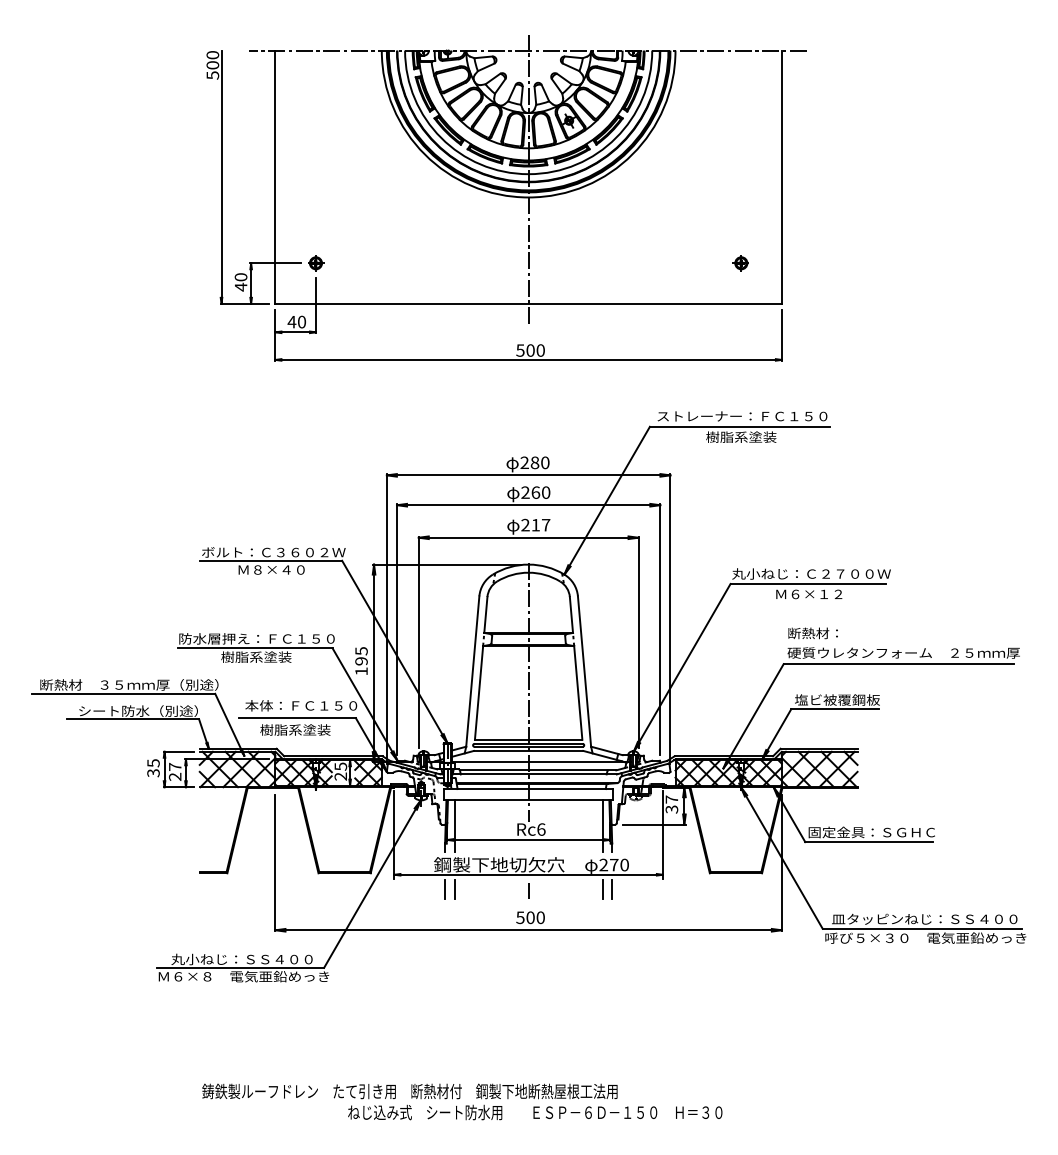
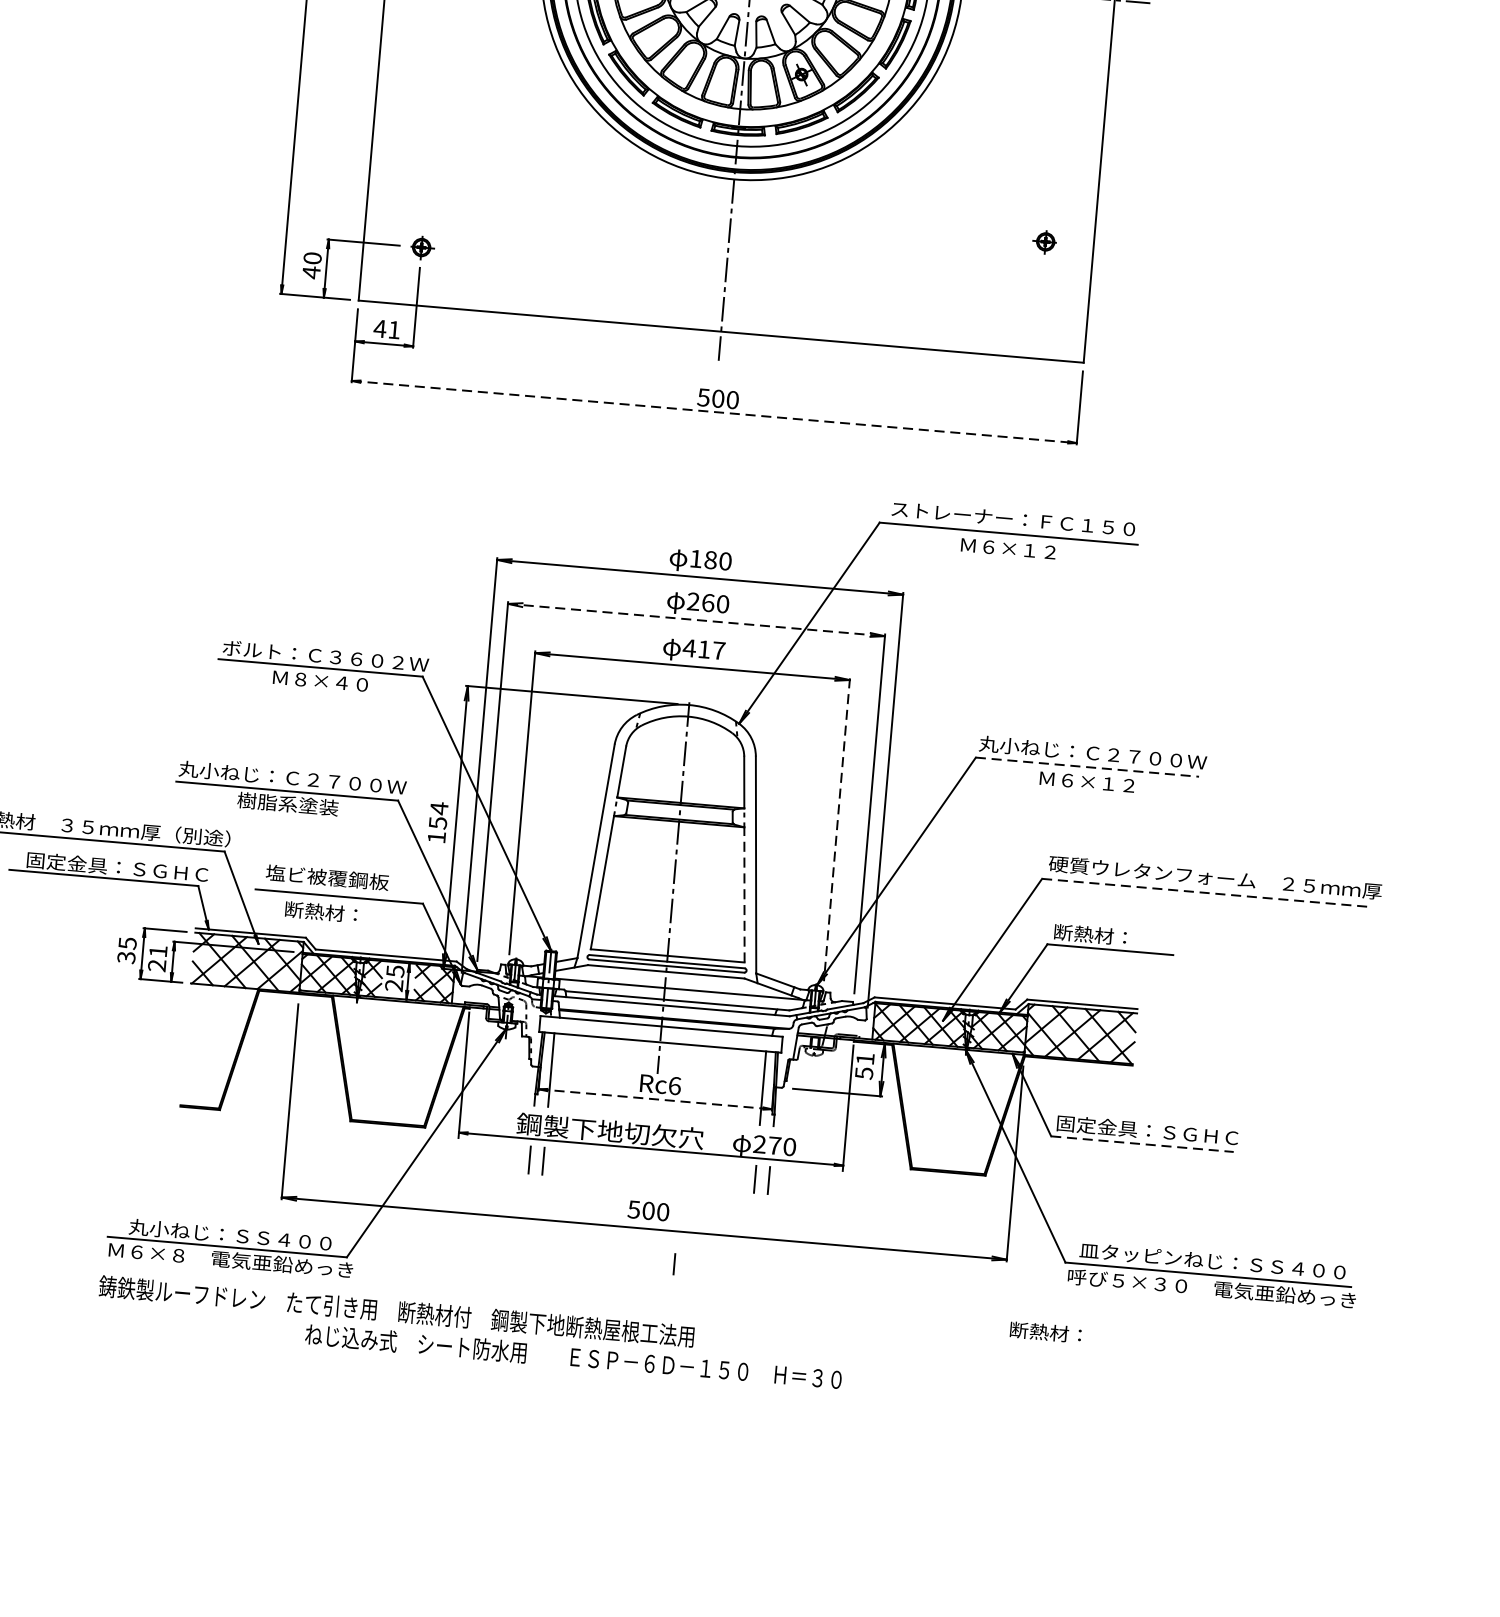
part: (740, 263) -> (1044, 242), moved
text: (301, 321) -> (393, 329), 40 -> 41
line: (529, 359) -> (715, 411), solid -> dashed
text: (741, 436) -> (1009, 547), 樹脂系塗装 -> Ｍ６×１２
text: (524, 462) -> (695, 558), 280 -> 180
line: (528, 505) -> (696, 620), solid -> dashed
text: (525, 524) -> (689, 647), 217 -> 417
line: (808, 583) -> (1087, 766), solid -> dashed
text: (812, 633) -> (1044, 1332), moved
text: (258, 638) -> (293, 777), 防水層押え：ＦＣ１５０ -> 丸小ねじ：Ｃ２７００Ｗ
line: (638, 642) -> (836, 830), solid -> dashed
text: (361, 655) -> (438, 814), 195 -> 154
line: (898, 664) -> (1206, 893), solid -> dashed
line: (578, 692) -> (744, 894), solid -> dashed
text: (837, 699) -> (1114, 936), 塩ビ被覆鋼板 -> 断熱材：
text: (301, 705) -> (346, 878), 本体：ＦＣ１５０ -> 塩ビ被覆鋼板
text: (141, 710) -> (116, 866), シート防水（別途） -> 固定金具：ＳＧＨＣ
text: (295, 729) -> (335, 912), 樹脂系塗装 -> 断熱材：
text: (175, 766) -> (158, 950), 27 -> 21
text: (671, 804) -> (864, 1066), 37 -> 51
line: (529, 839) -> (656, 1098), solid -> dashed
line: (869, 842) -> (1143, 1144), solid -> dashed
line: (528, 890) -> (674, 1263), moved
text: (462, 1101) -> (470, 1332), moved

